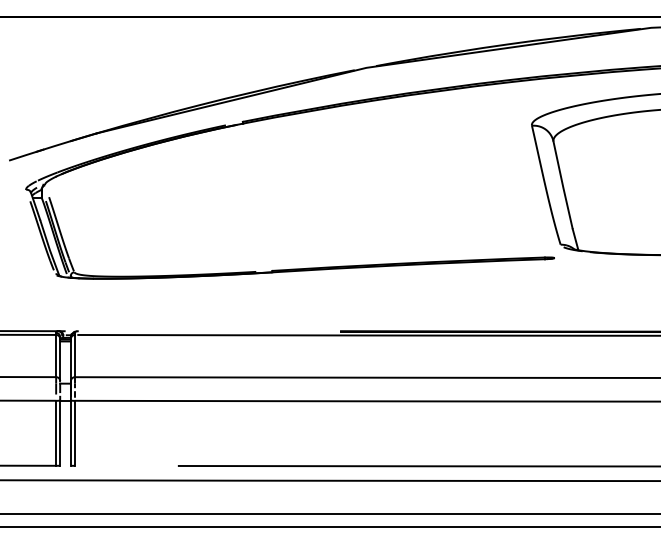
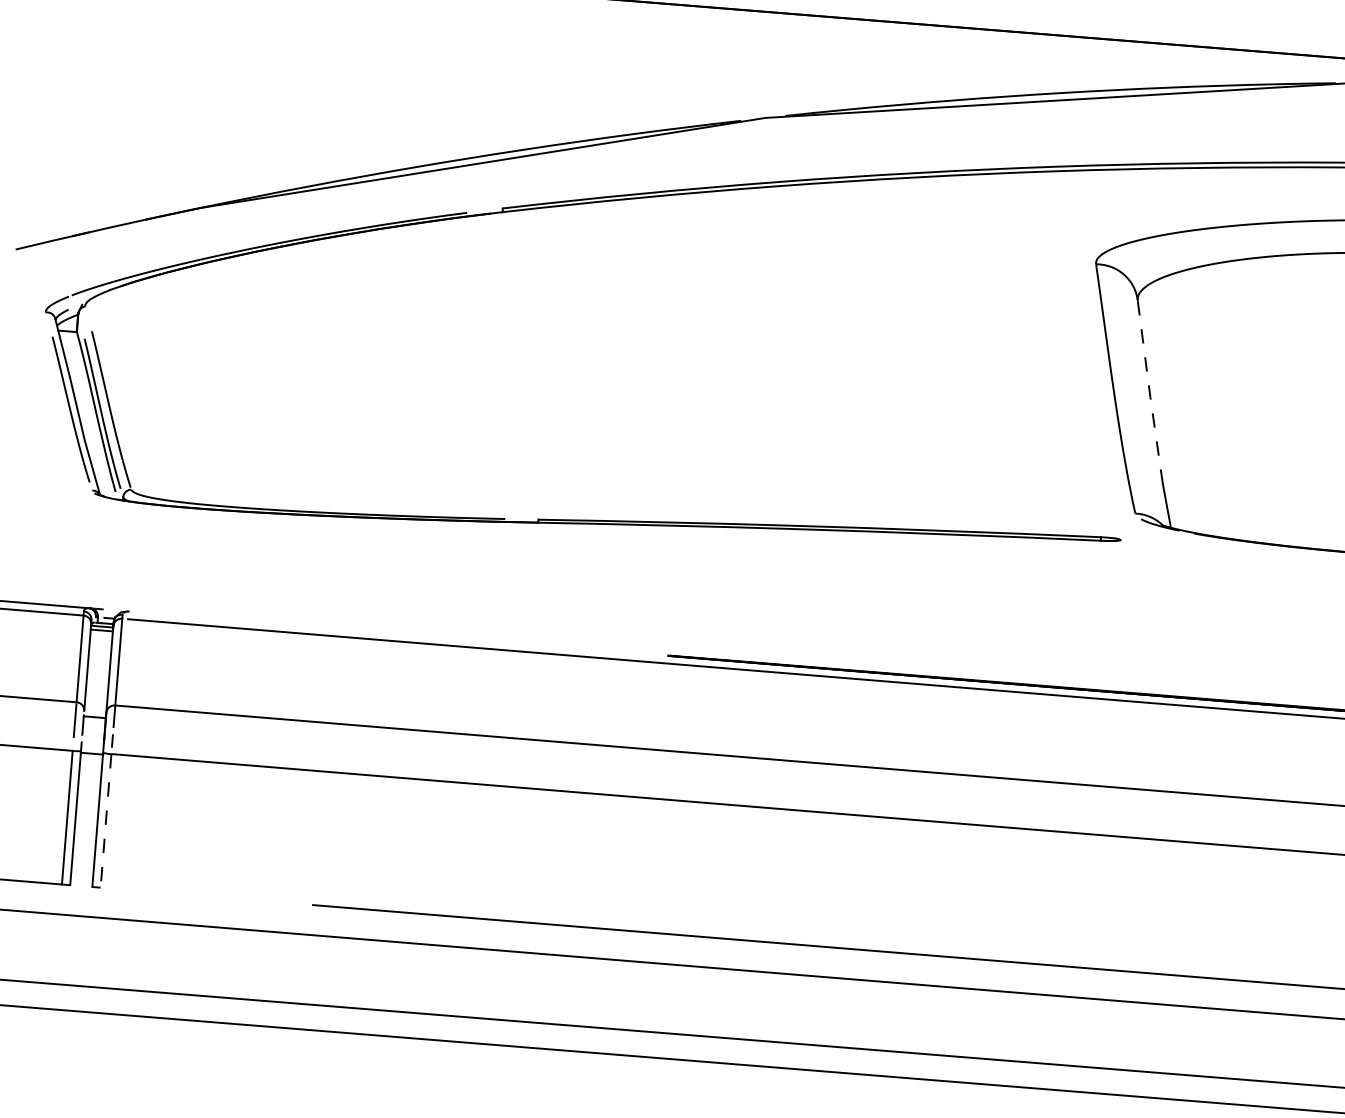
line: (563, 186) -> (1150, 394), solid -> dashed
line: (75, 433) -> (107, 821), solid -> dashed

